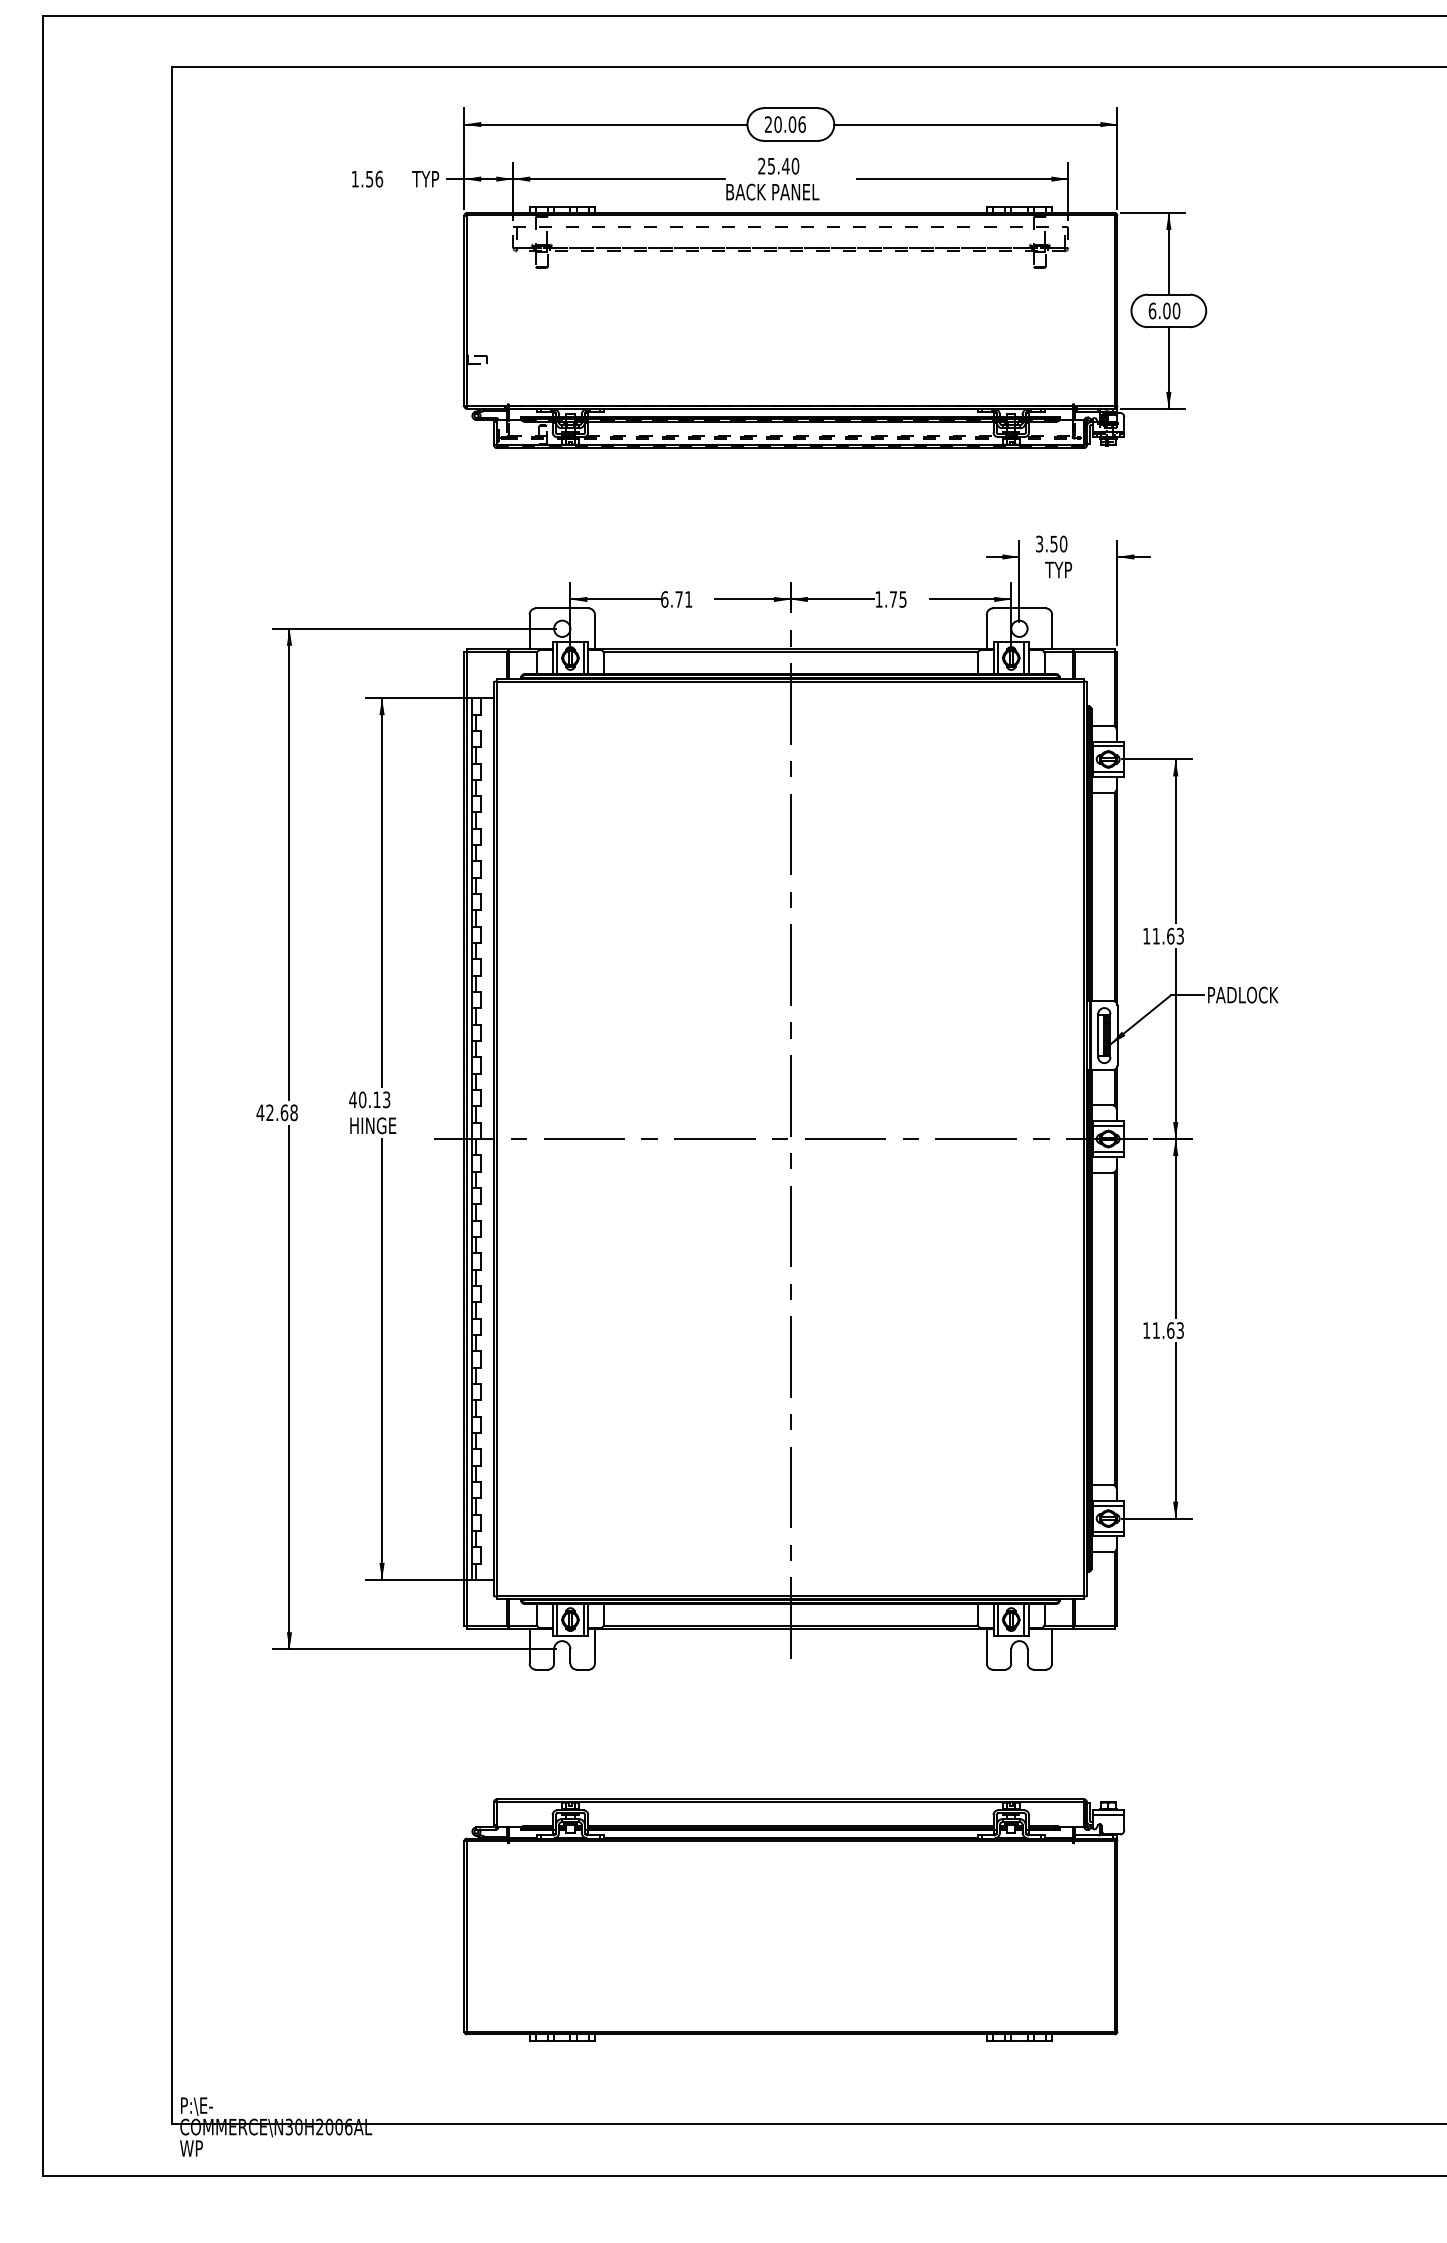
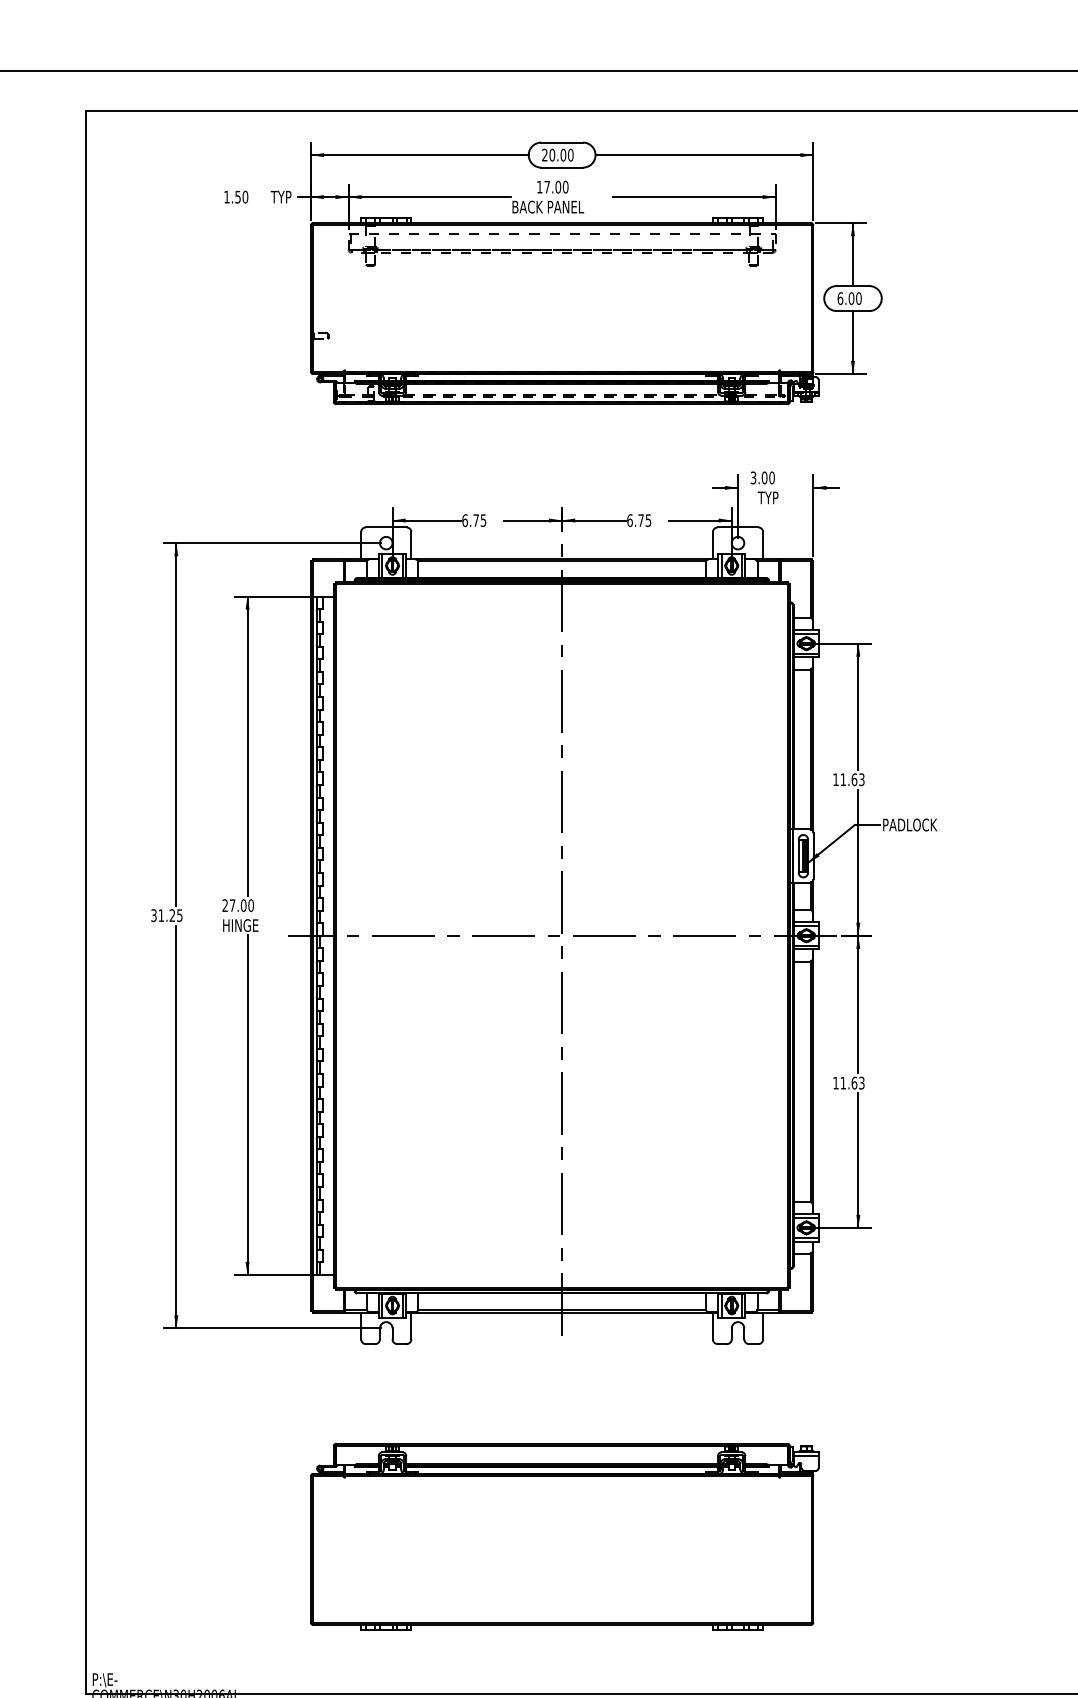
text: (801, 124) -> (570, 155), 20.06 -> 20.00
text: (773, 165) -> (548, 186), 25.40 -> 17.00
text: (379, 178) -> (245, 196), 1.56 -> 1.50
text: (1053, 543) -> (764, 477), 3.50 -> 3.00
text: (688, 599) -> (483, 520), 6.71 -> 6.75
text: (878, 599) -> (629, 520), 1.75 -> 6.75
text: (369, 1099) -> (237, 905), 40.13 -> 27.00
text: (276, 1112) -> (166, 915), 42.68 -> 31.25

